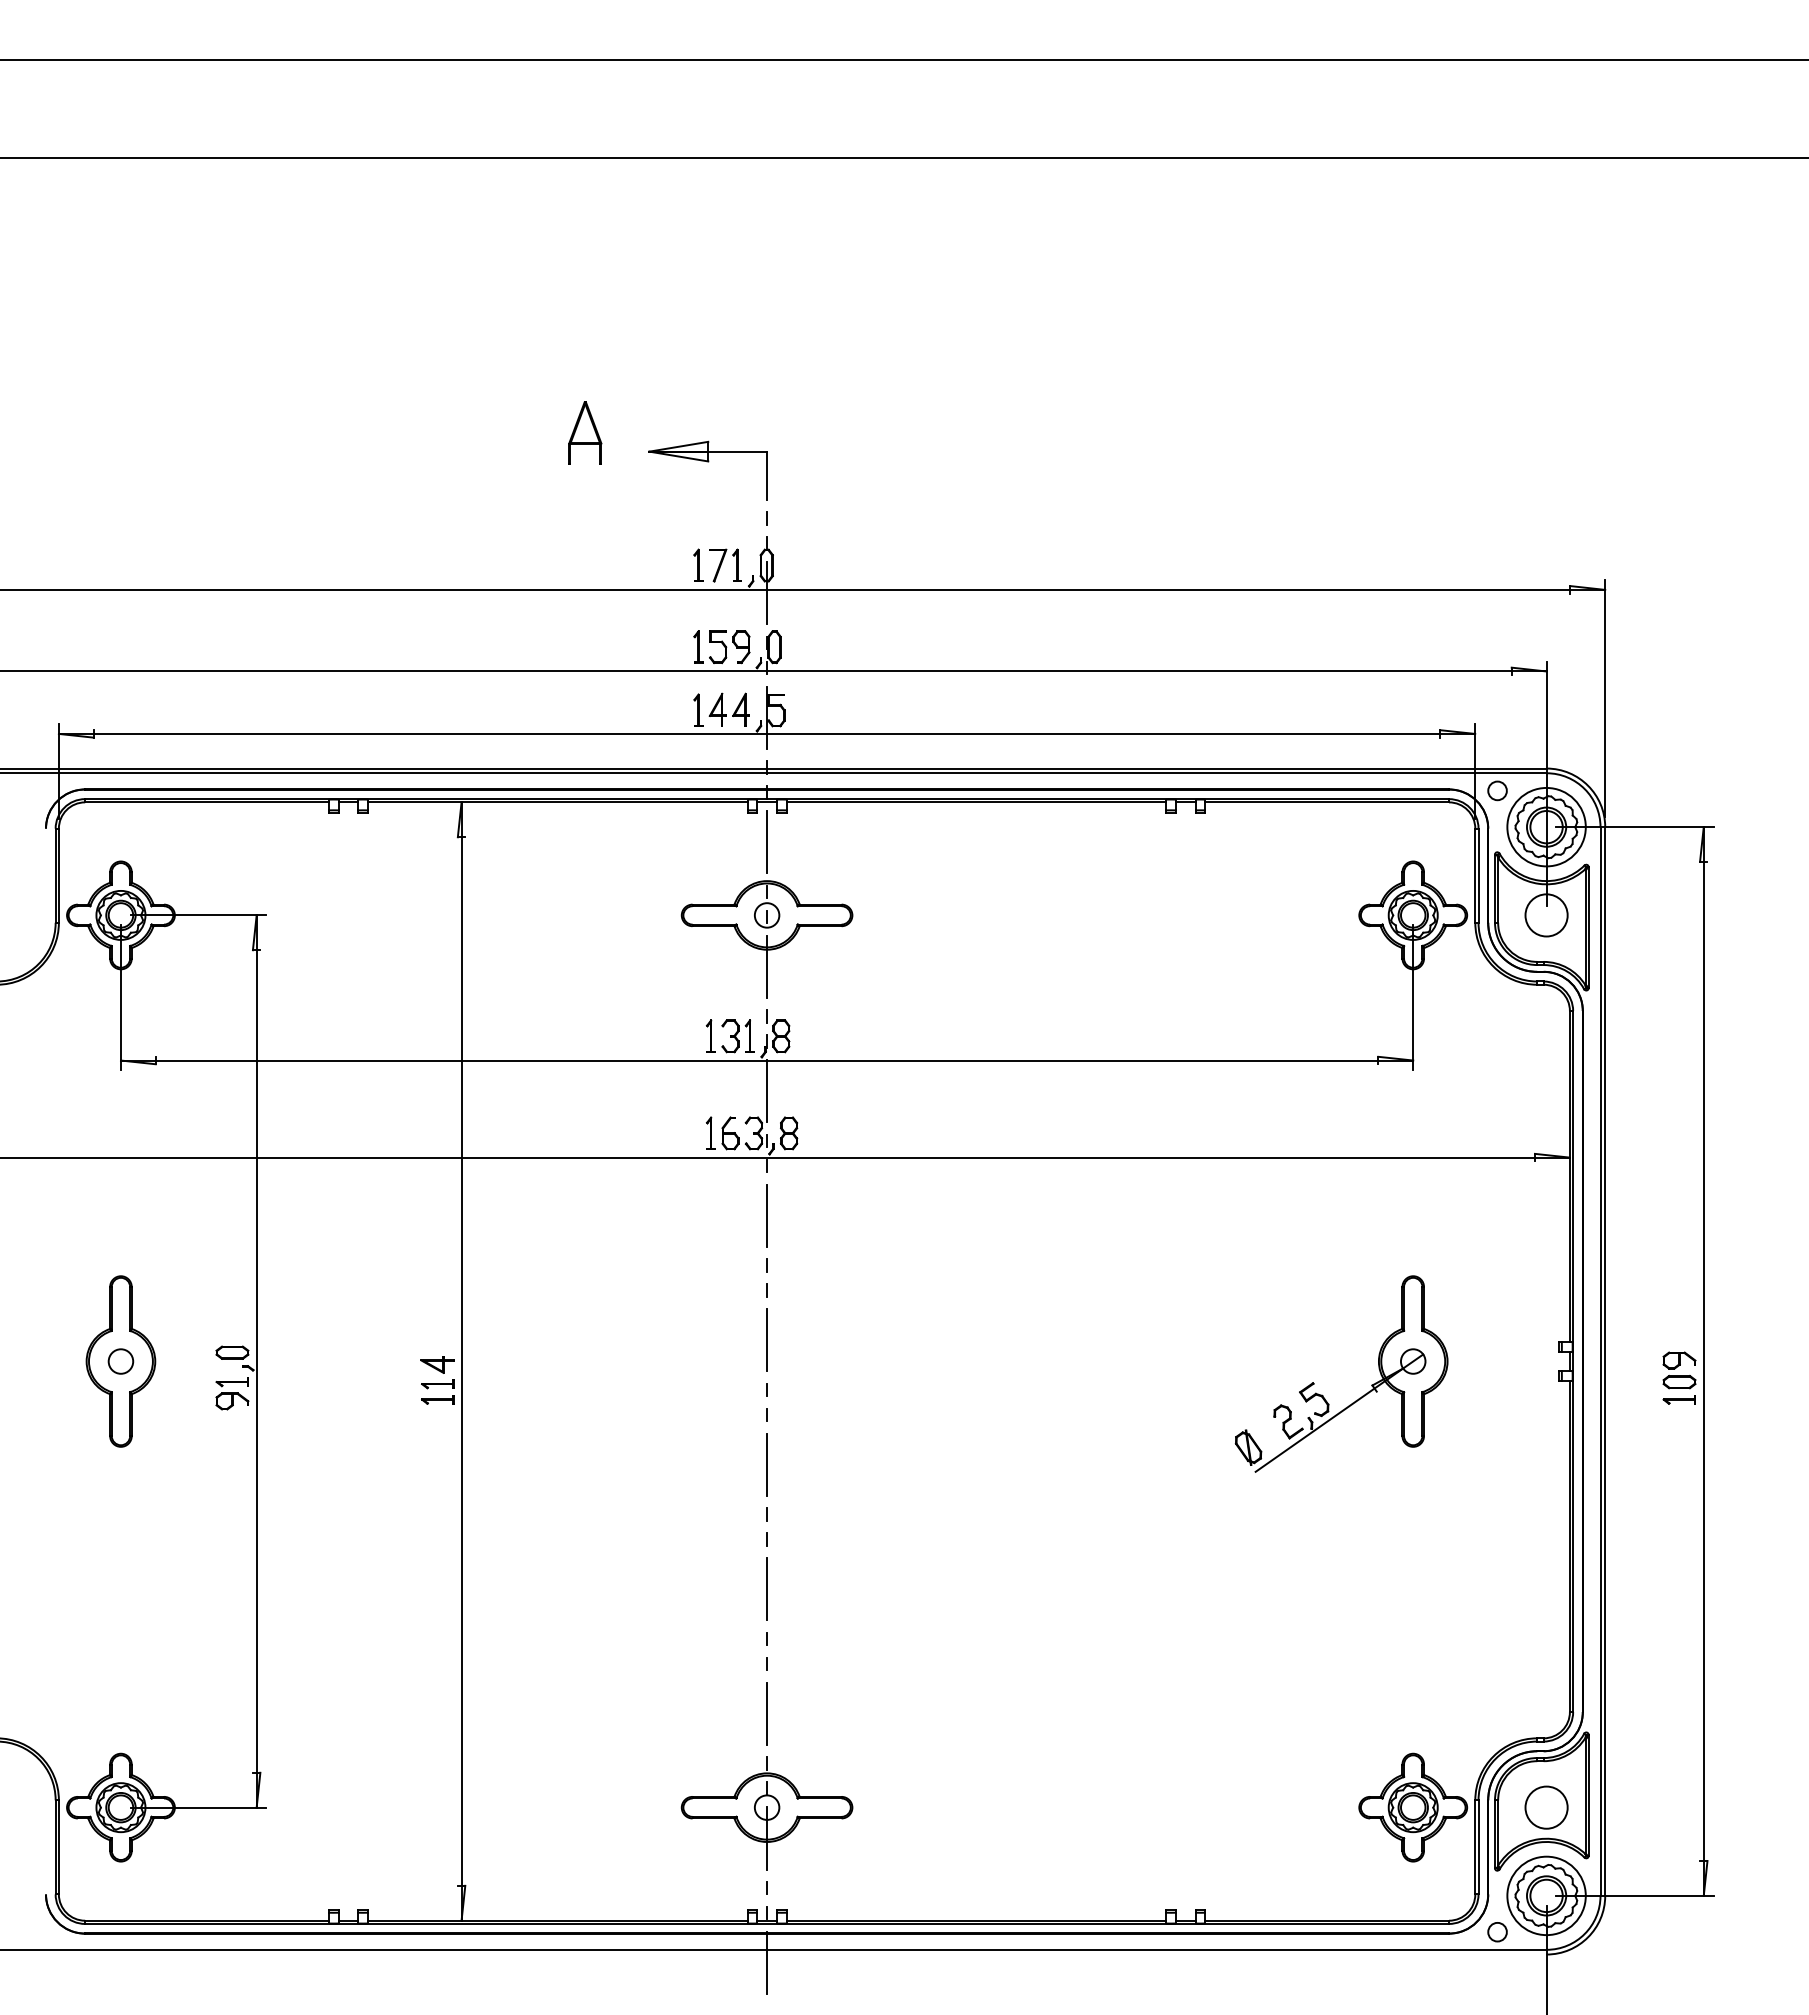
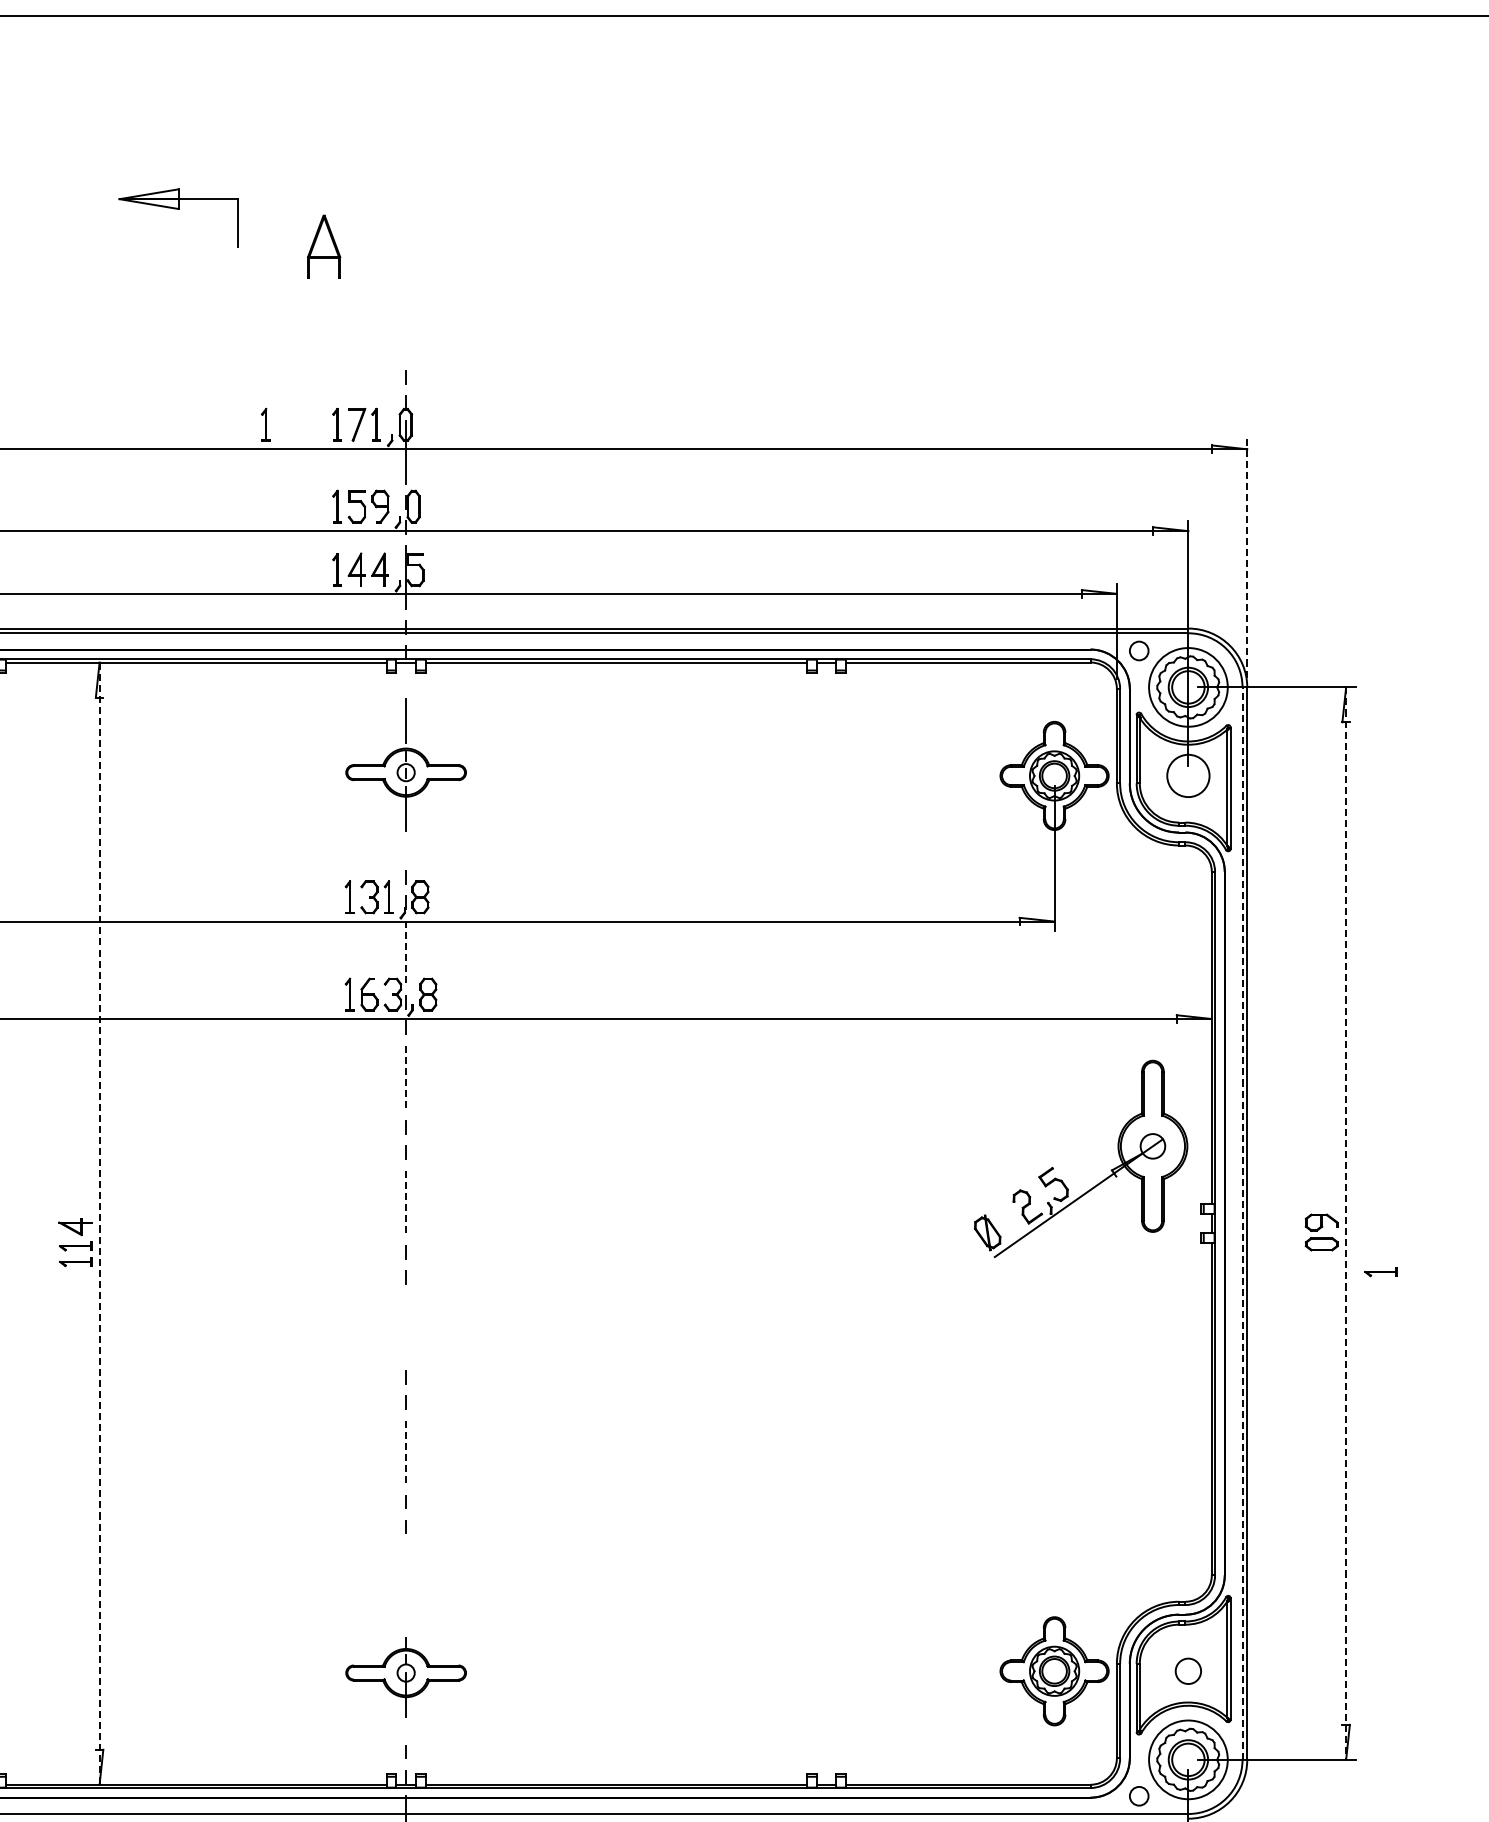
part: (585, 432) -> (324, 246), moved
part: (707, 462) -> (177, 210), moved
part: (627, 564) -> (266, 423), added
line: (1605, 698) -> (1247, 558), solid -> dashed
part: (766, 904) -> (405, 764), size x0.7
line: (767, 1091) -> (406, 952), solid -> dashed
line: (767, 1216) -> (406, 1078), solid -> dashed
line: (767, 1340) -> (406, 1202), solid -> dashed
line: (1600, 1361) -> (1242, 1223), solid -> dashed
line: (461, 1362) -> (99, 1224), solid -> dashed
line: (1703, 1362) -> (1345, 1224), solid -> dashed
part: (1322, 1394) -> (1061, 1179), moved
part: (1678, 1399) -> (1379, 1271), moved
line: (766, 1464) -> (405, 1326), removed
line: (767, 1589) -> (406, 1452), solid -> dashed
line: (767, 1713) -> (406, 1576), removed
circle: (1546, 1807) -> (1188, 1671), size x0.6
part: (766, 1813) -> (405, 1677), size x0.7

